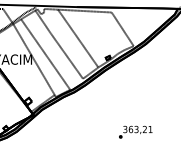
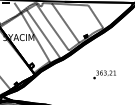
text: (135, 131) -> (104, 74), moved

